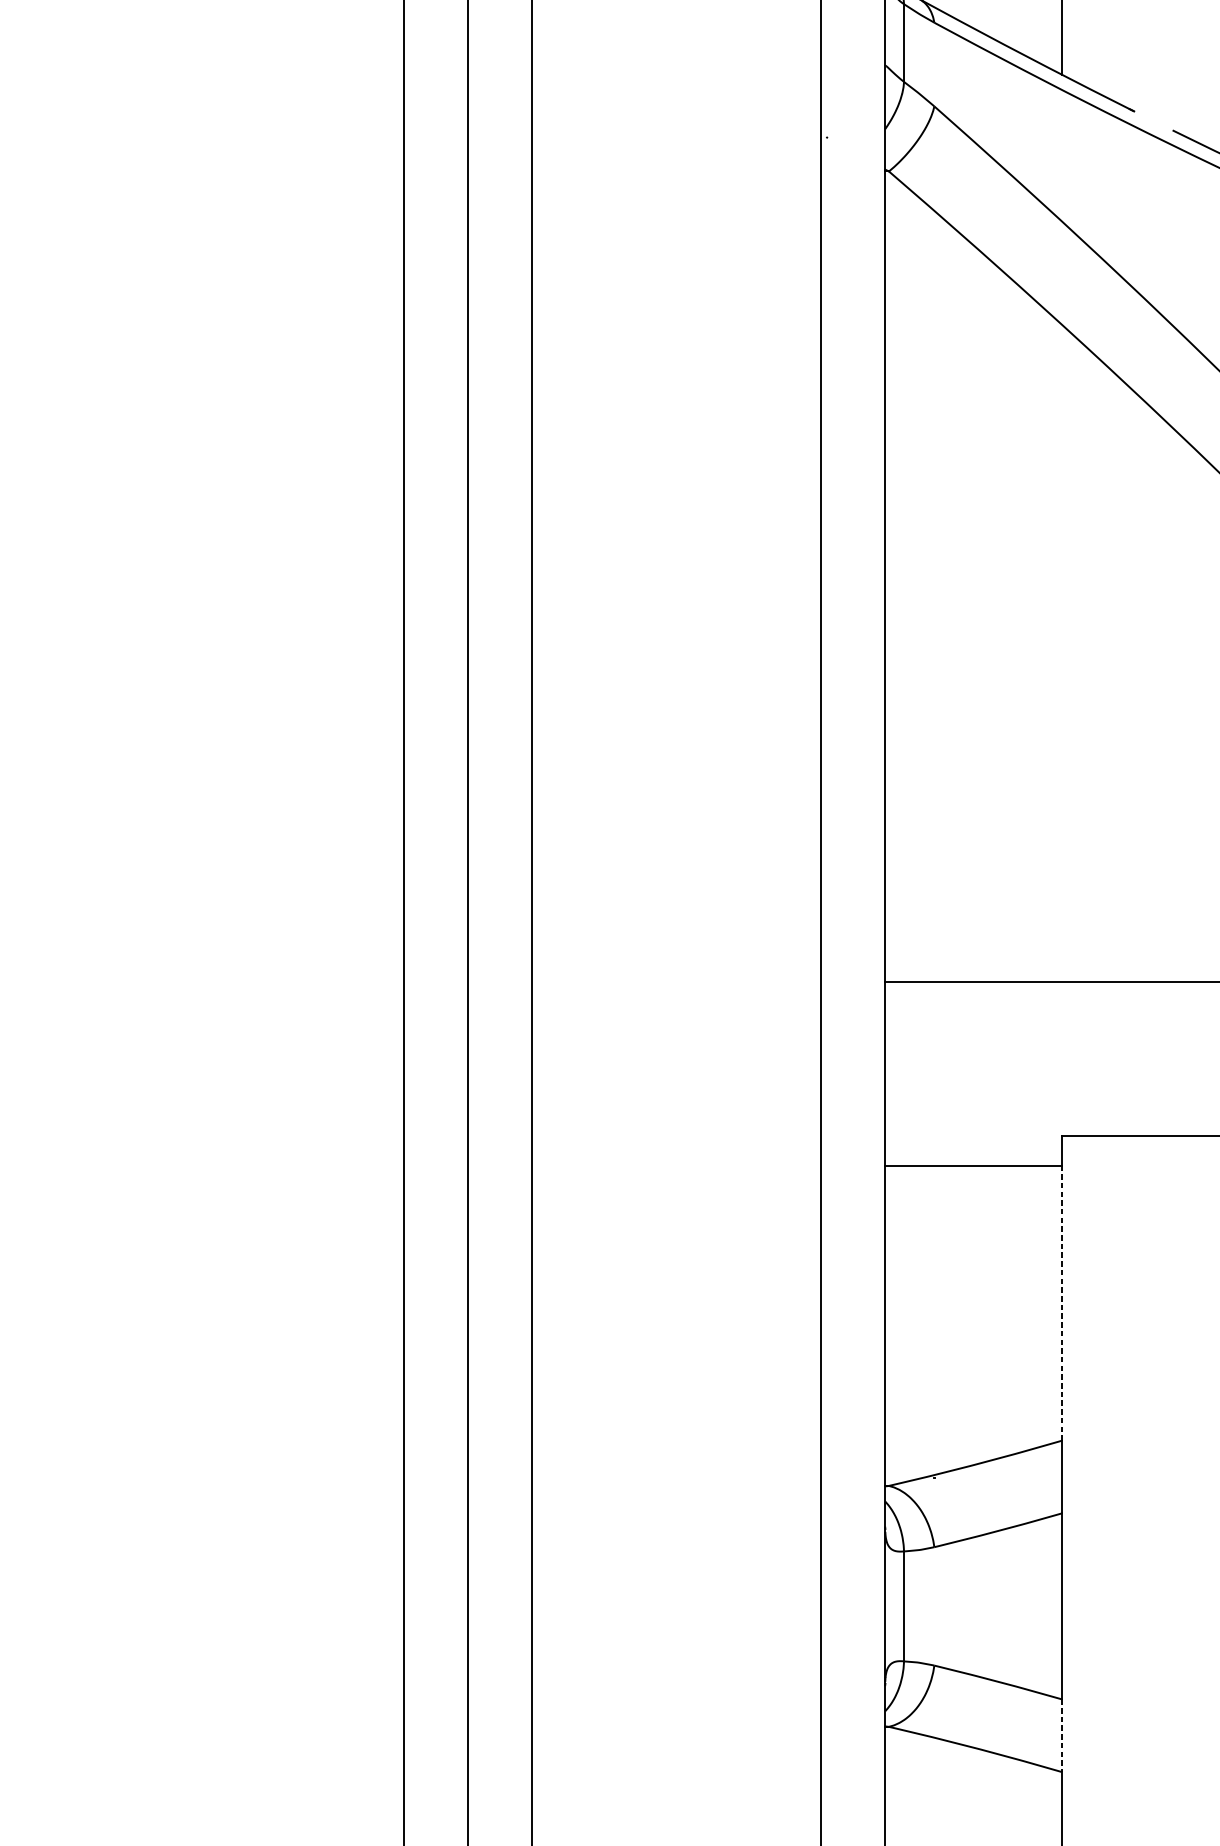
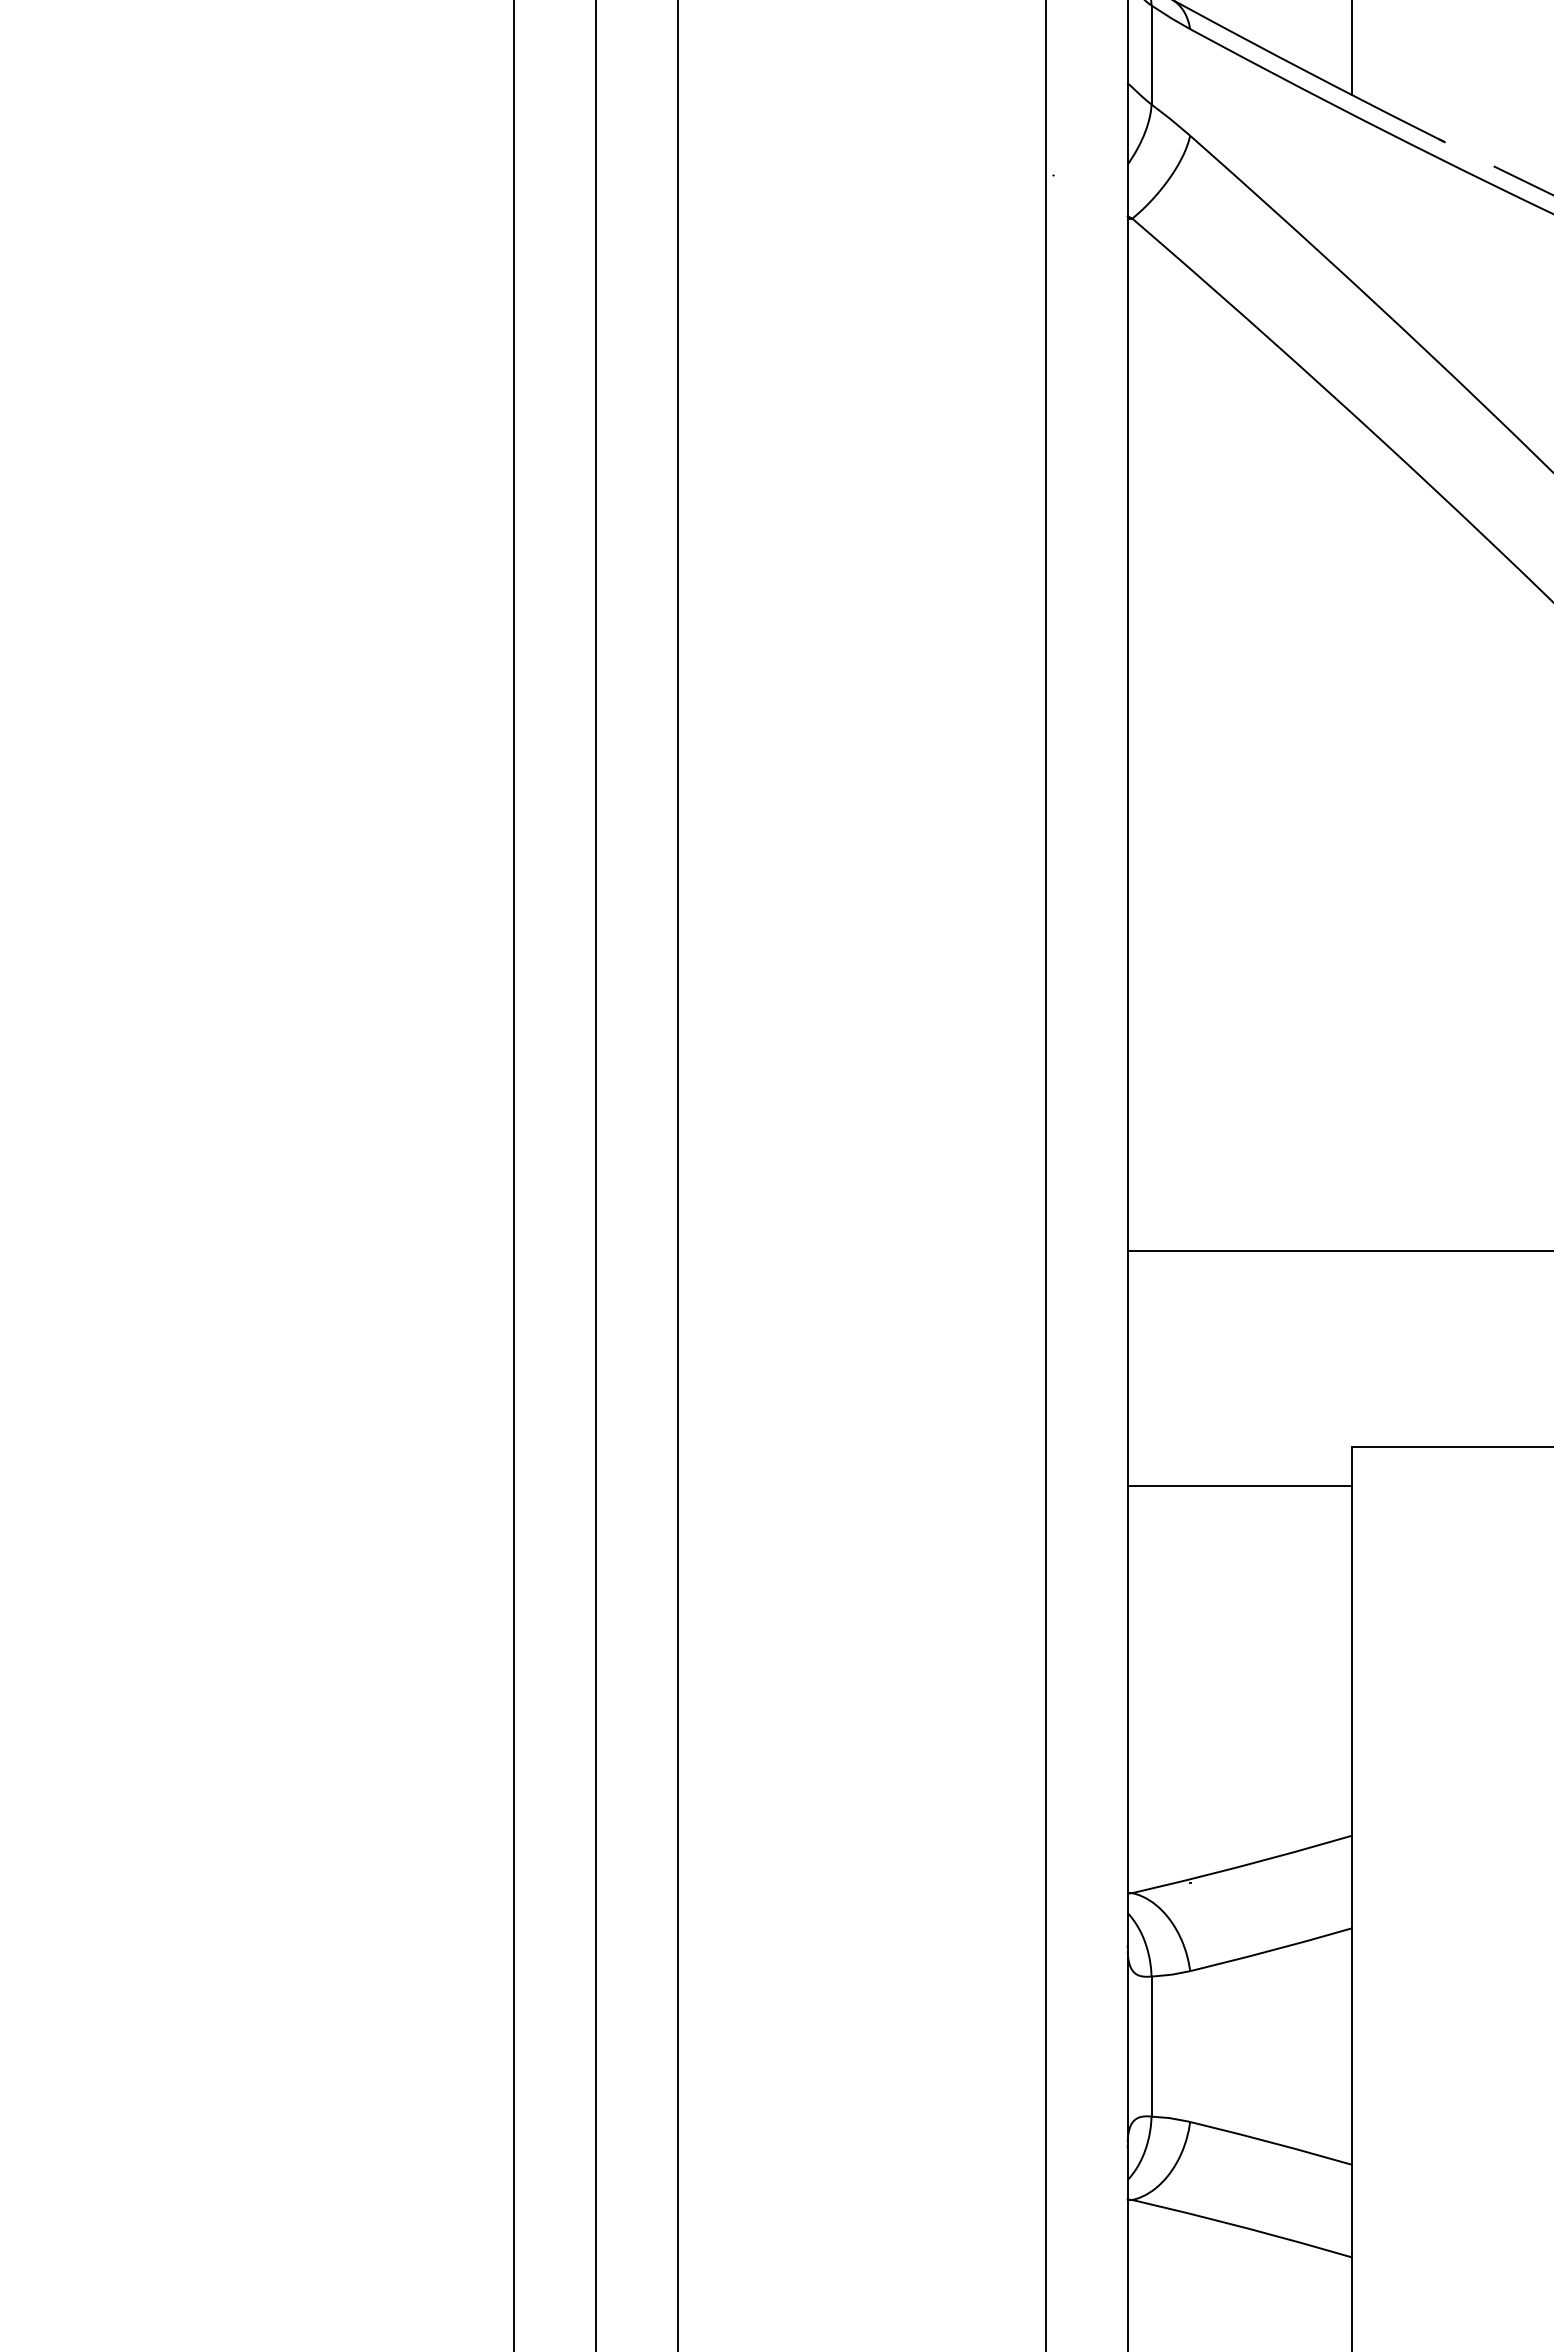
line: (1061, 1303) -> (1352, 1660), dashed -> solid
line: (1061, 1735) -> (1352, 2211), dashed -> solid

